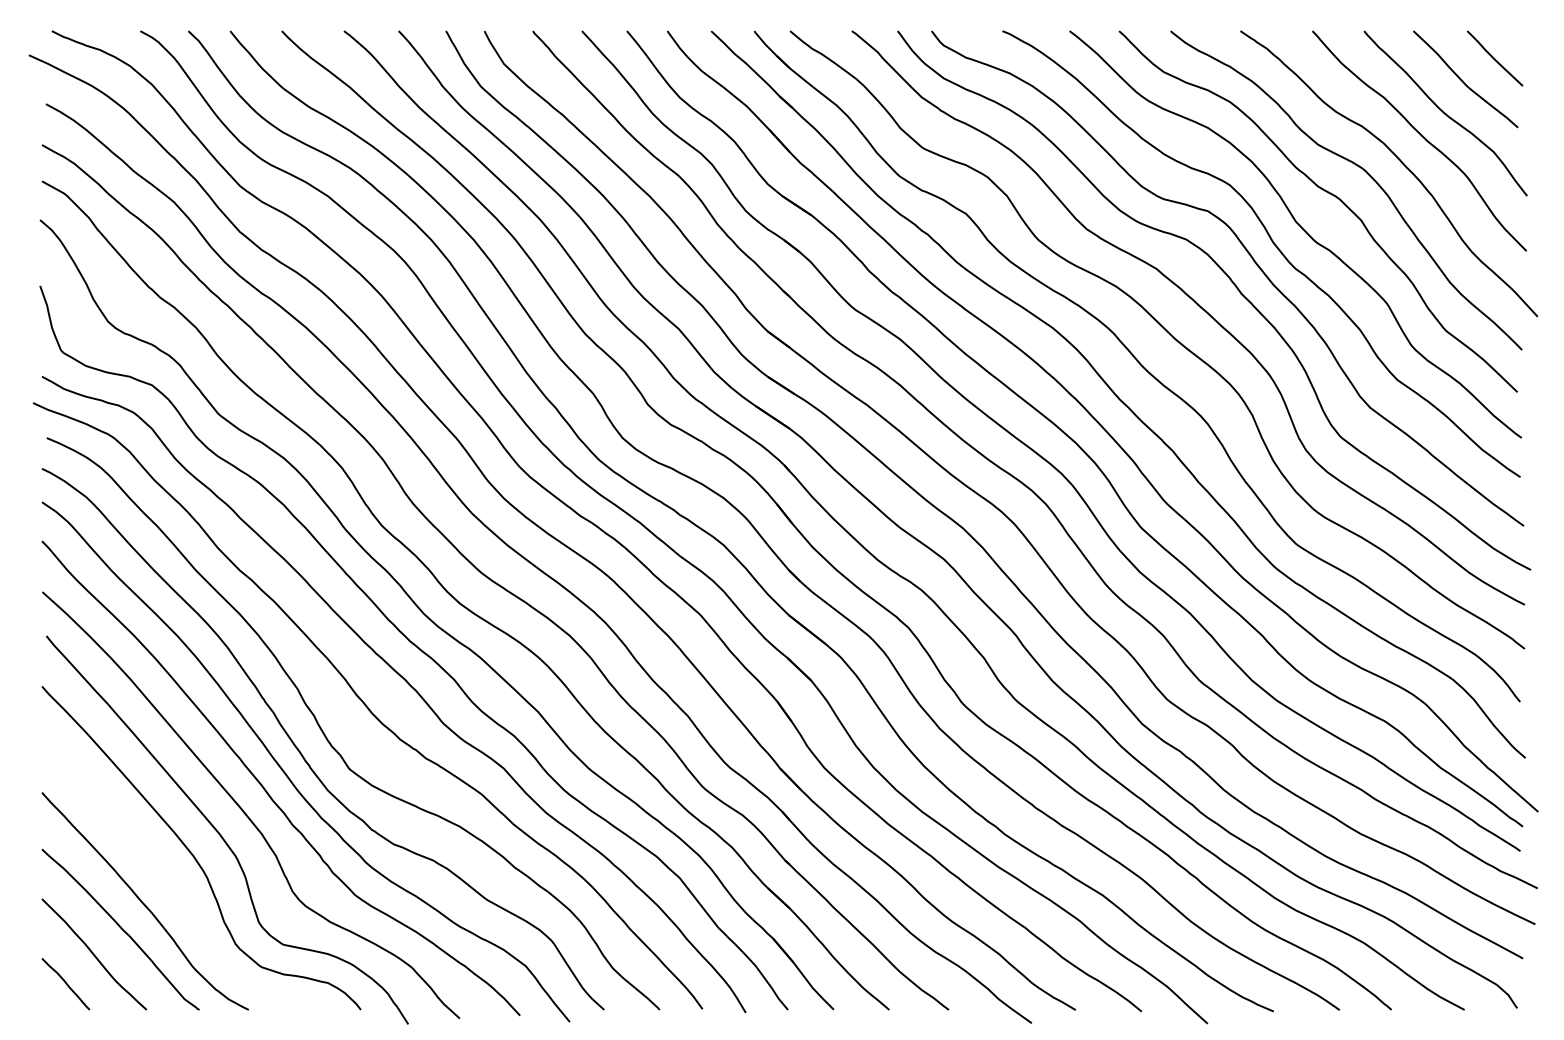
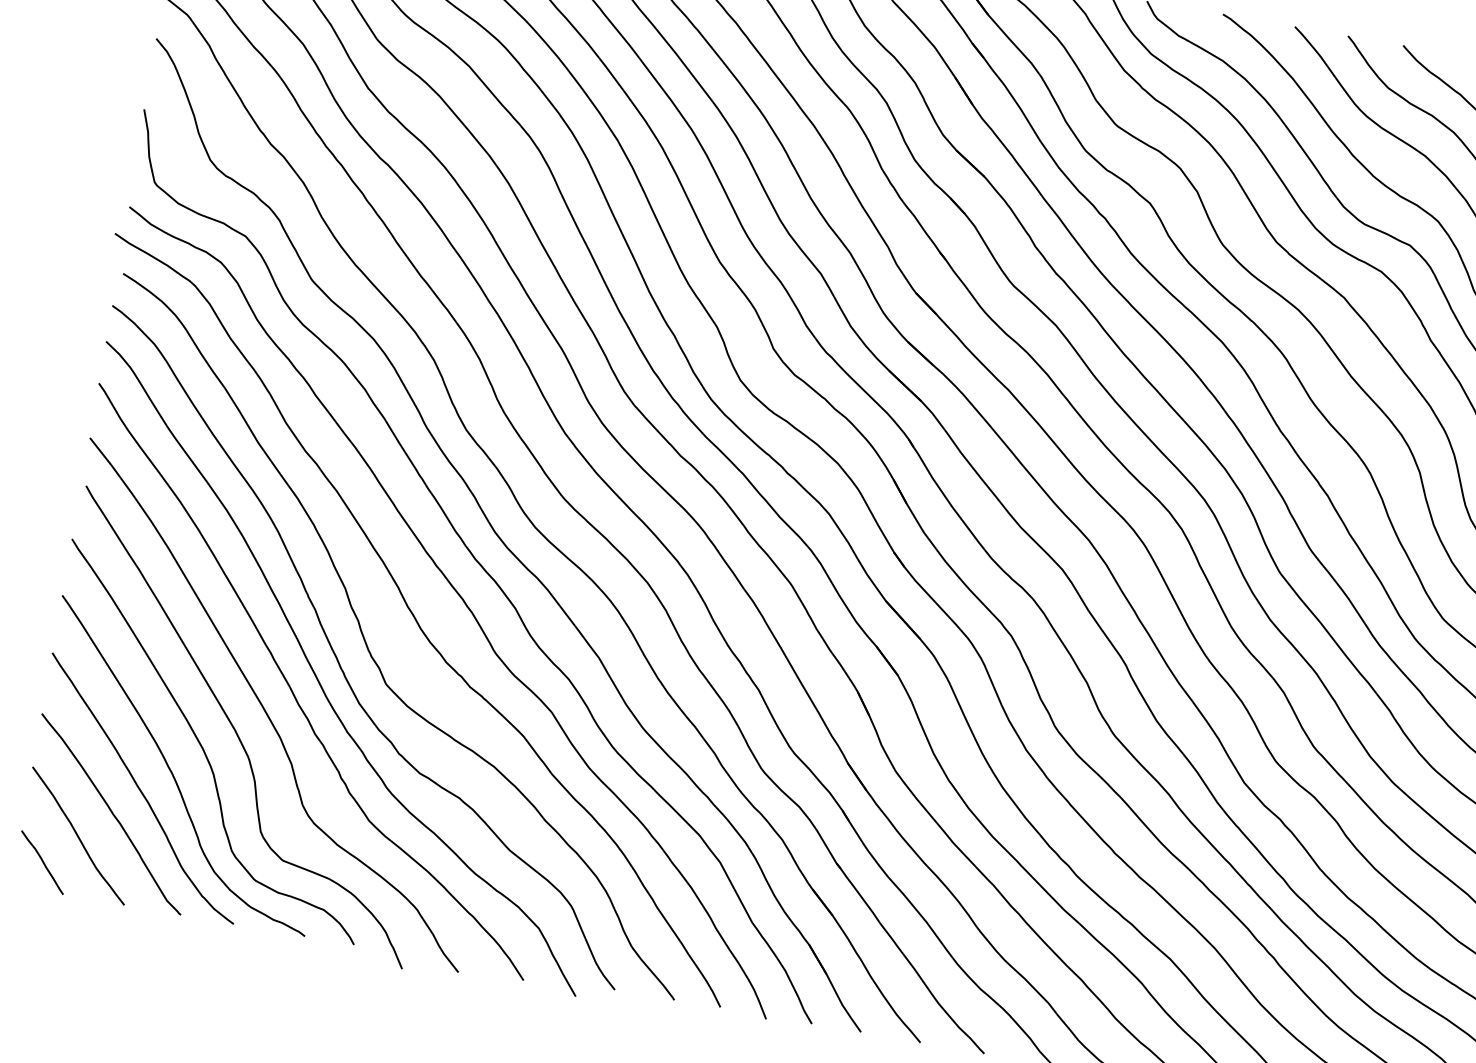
curve: (170, 882) -> (173, 773), added

